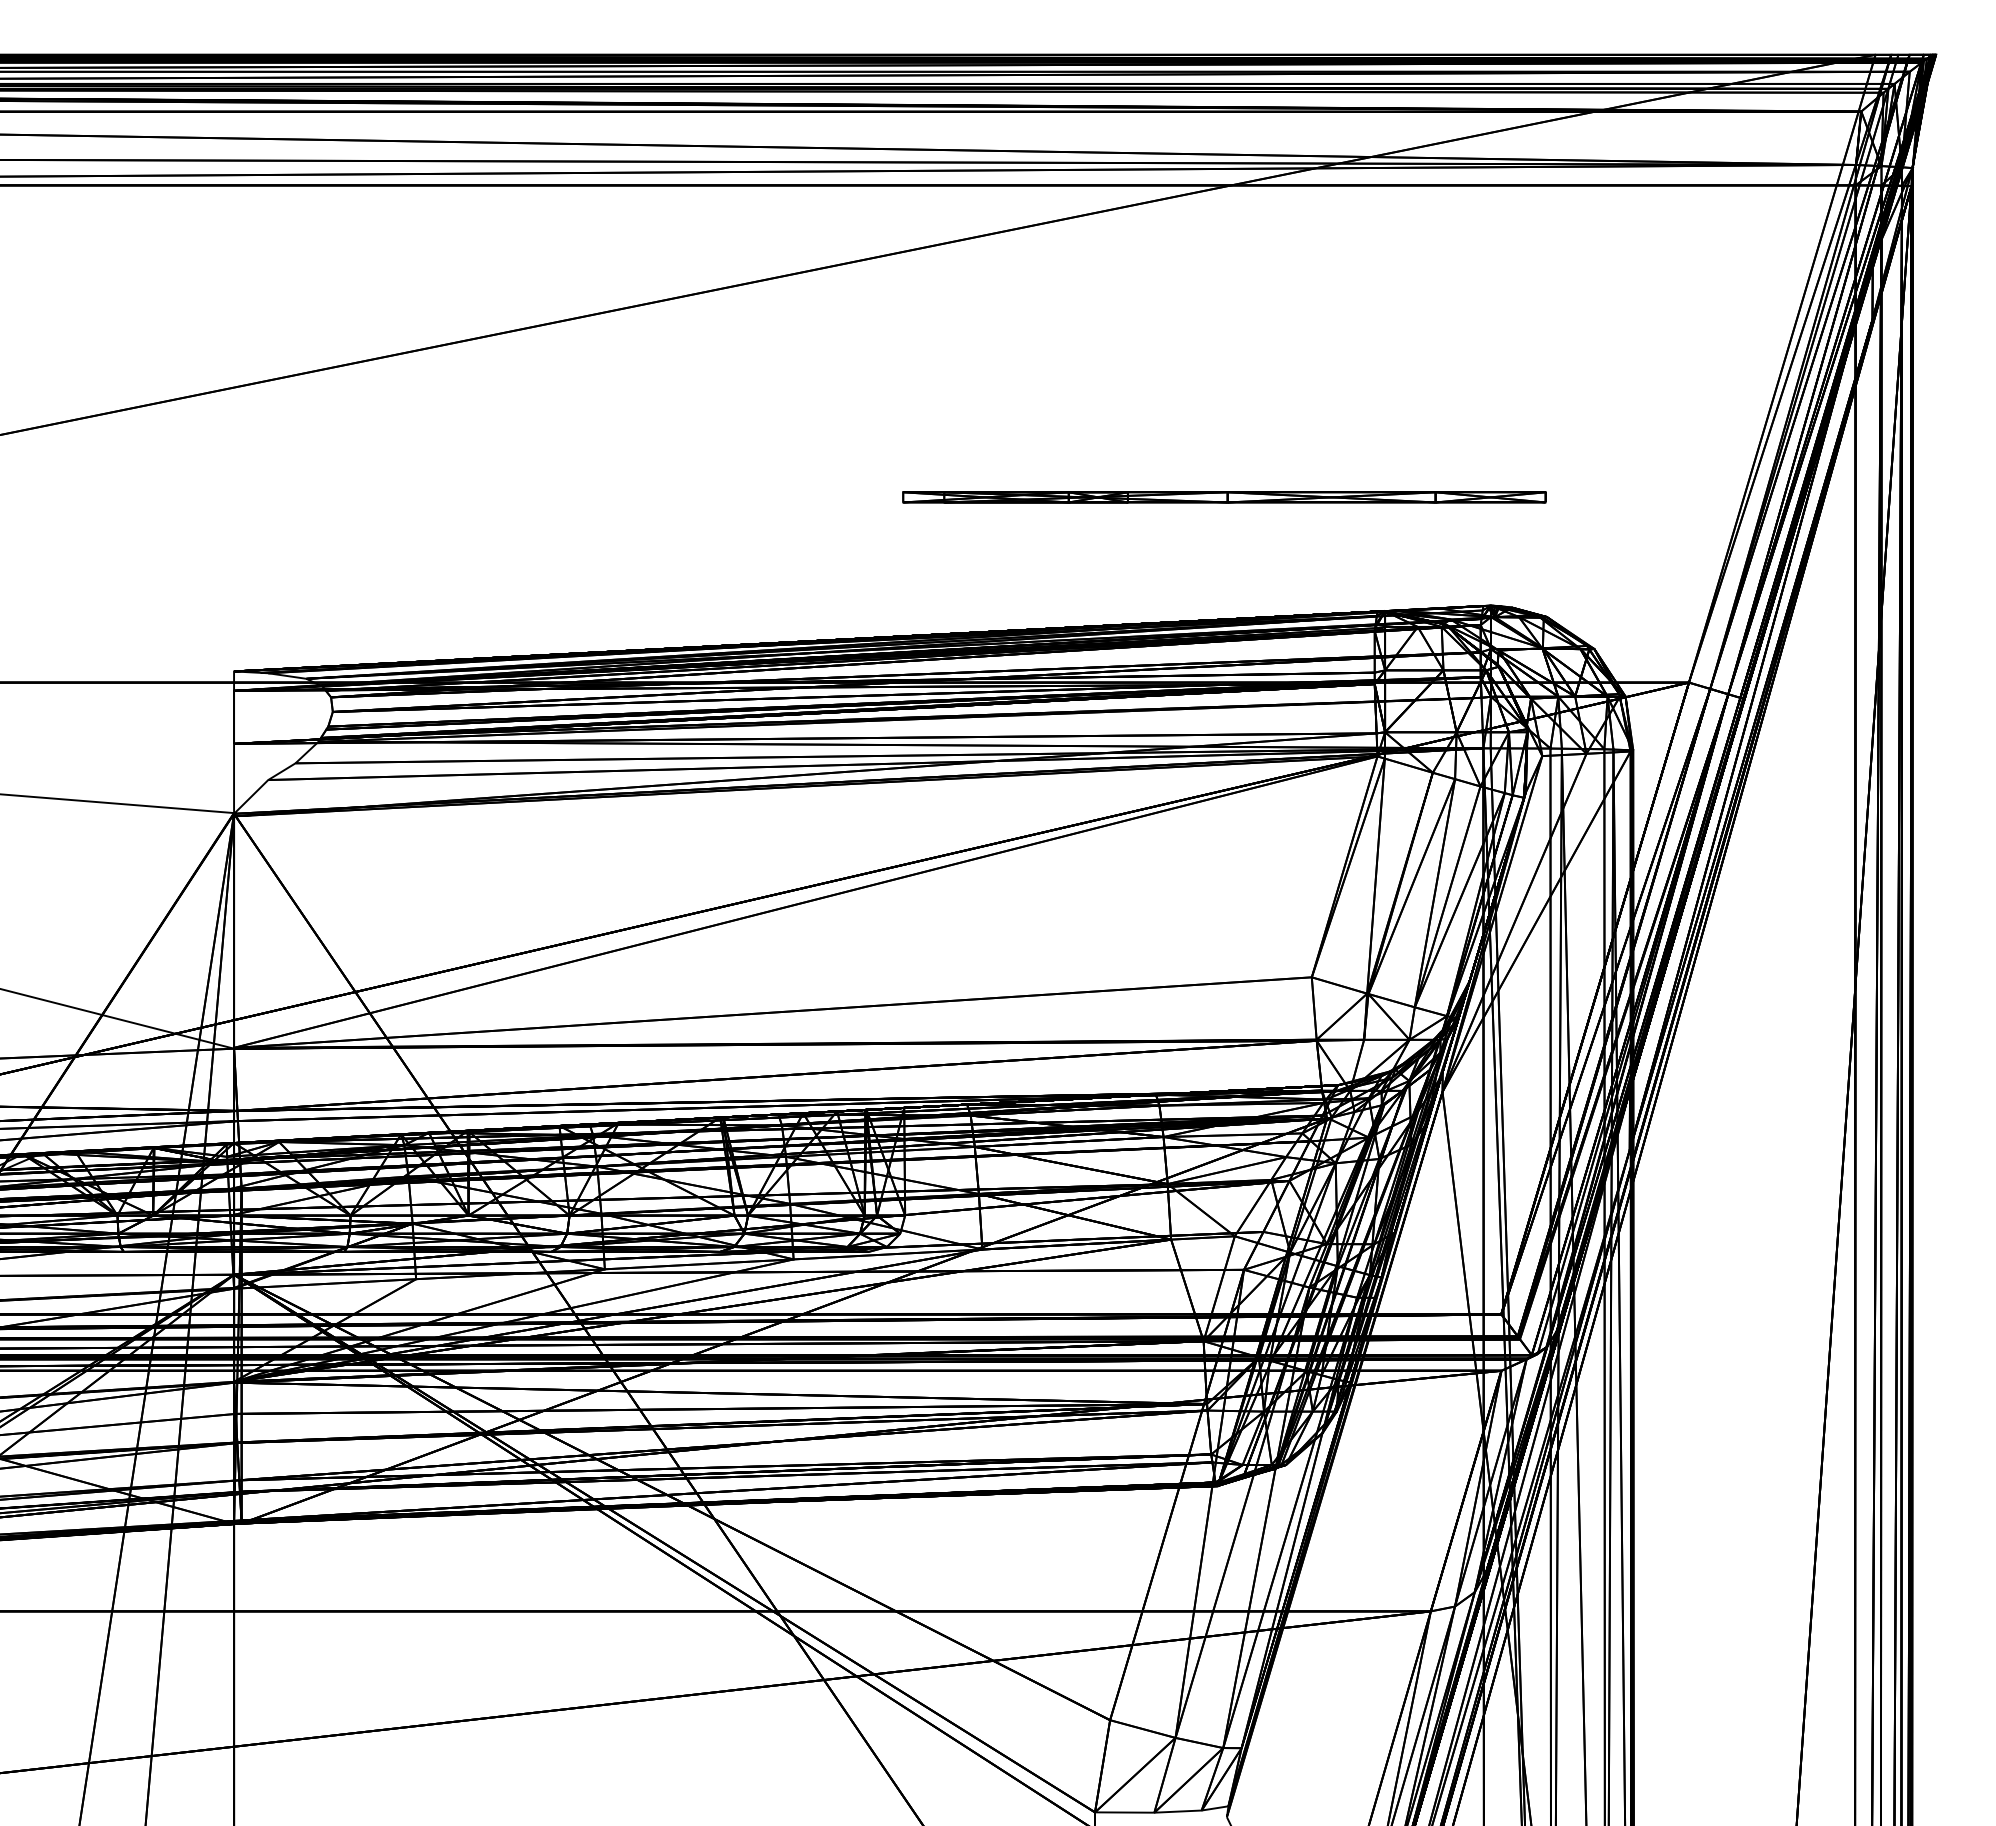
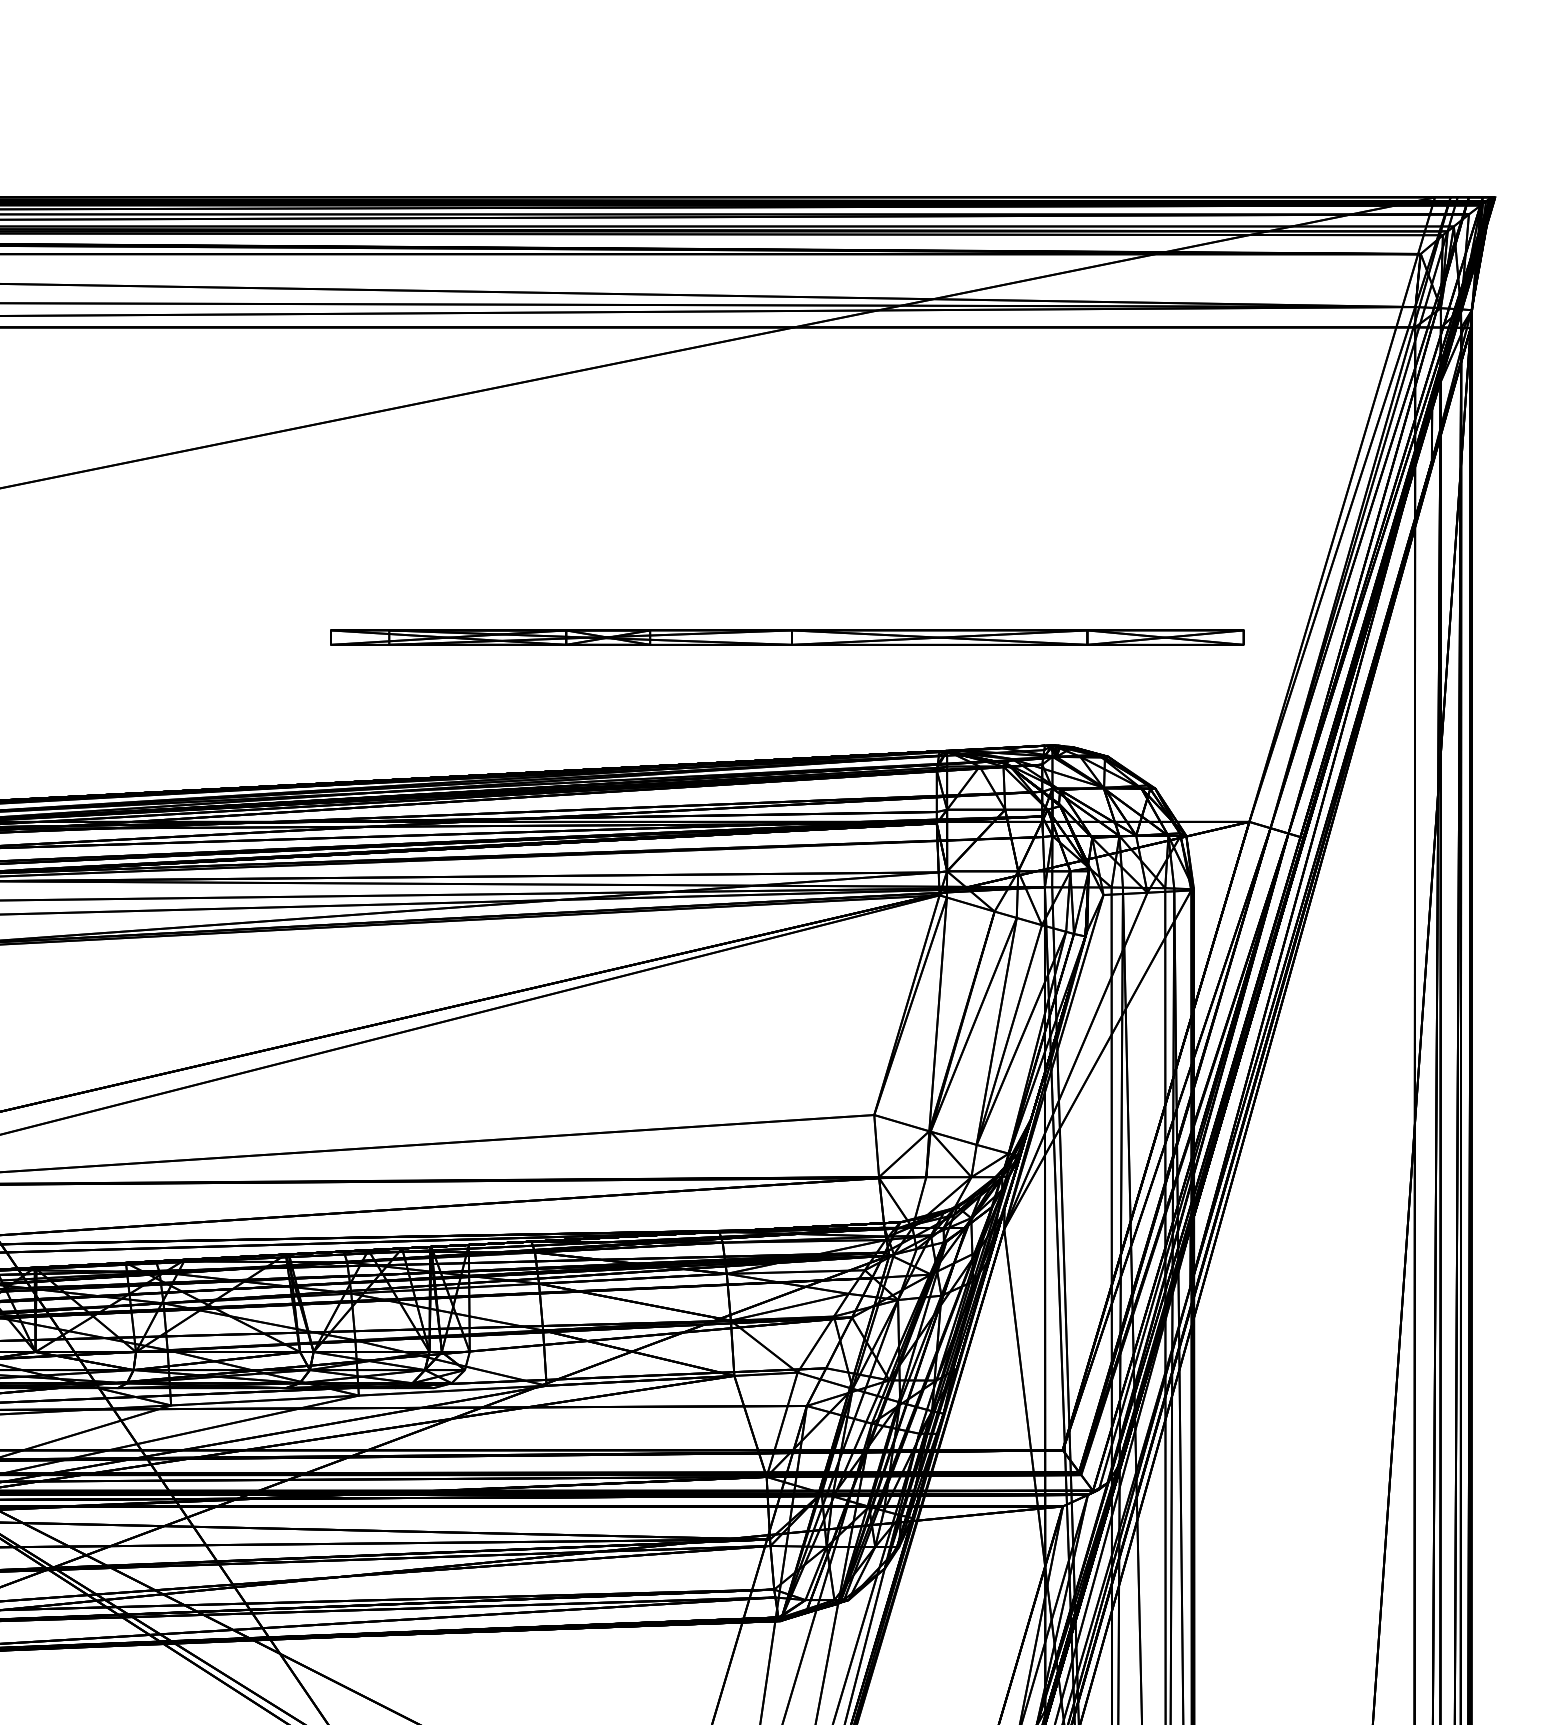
part: (1224, 497) -> (787, 637), size x1.43

